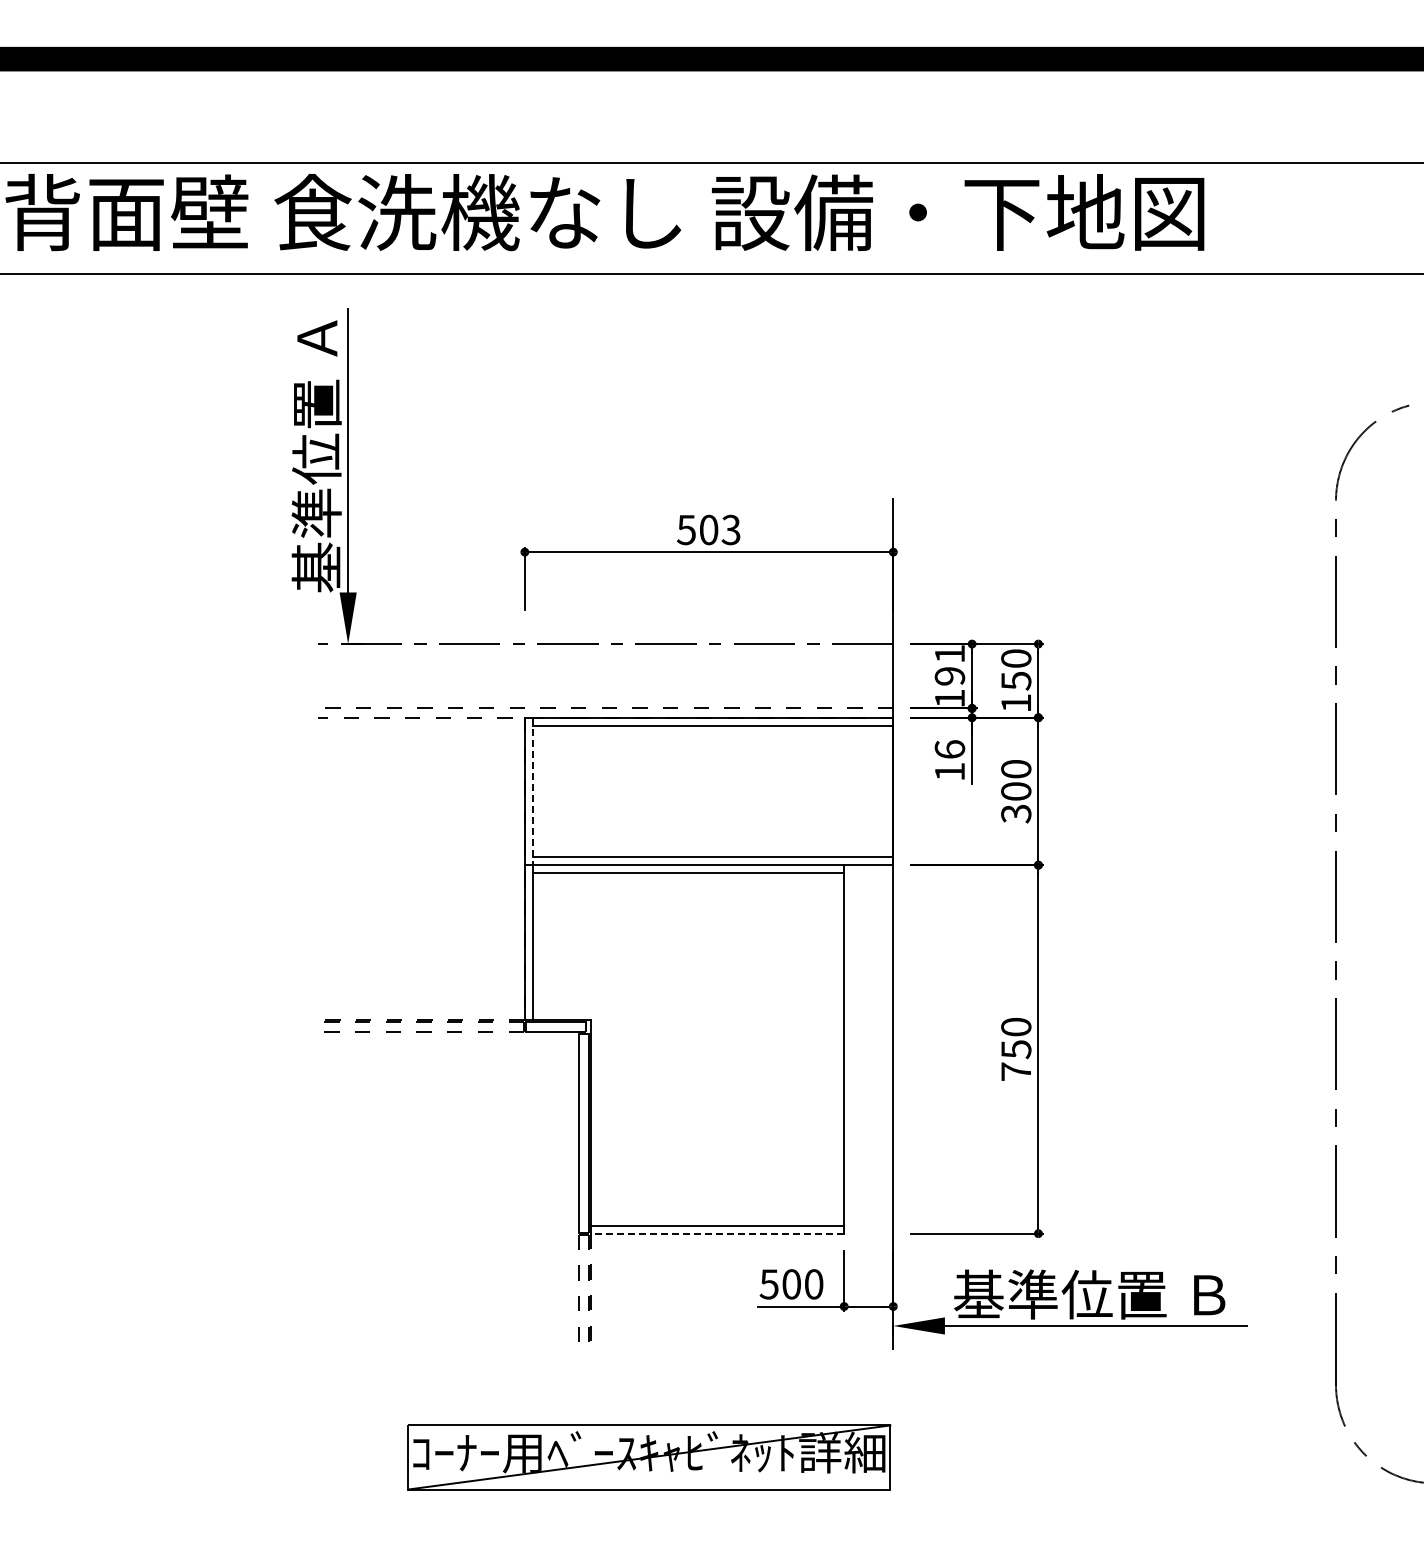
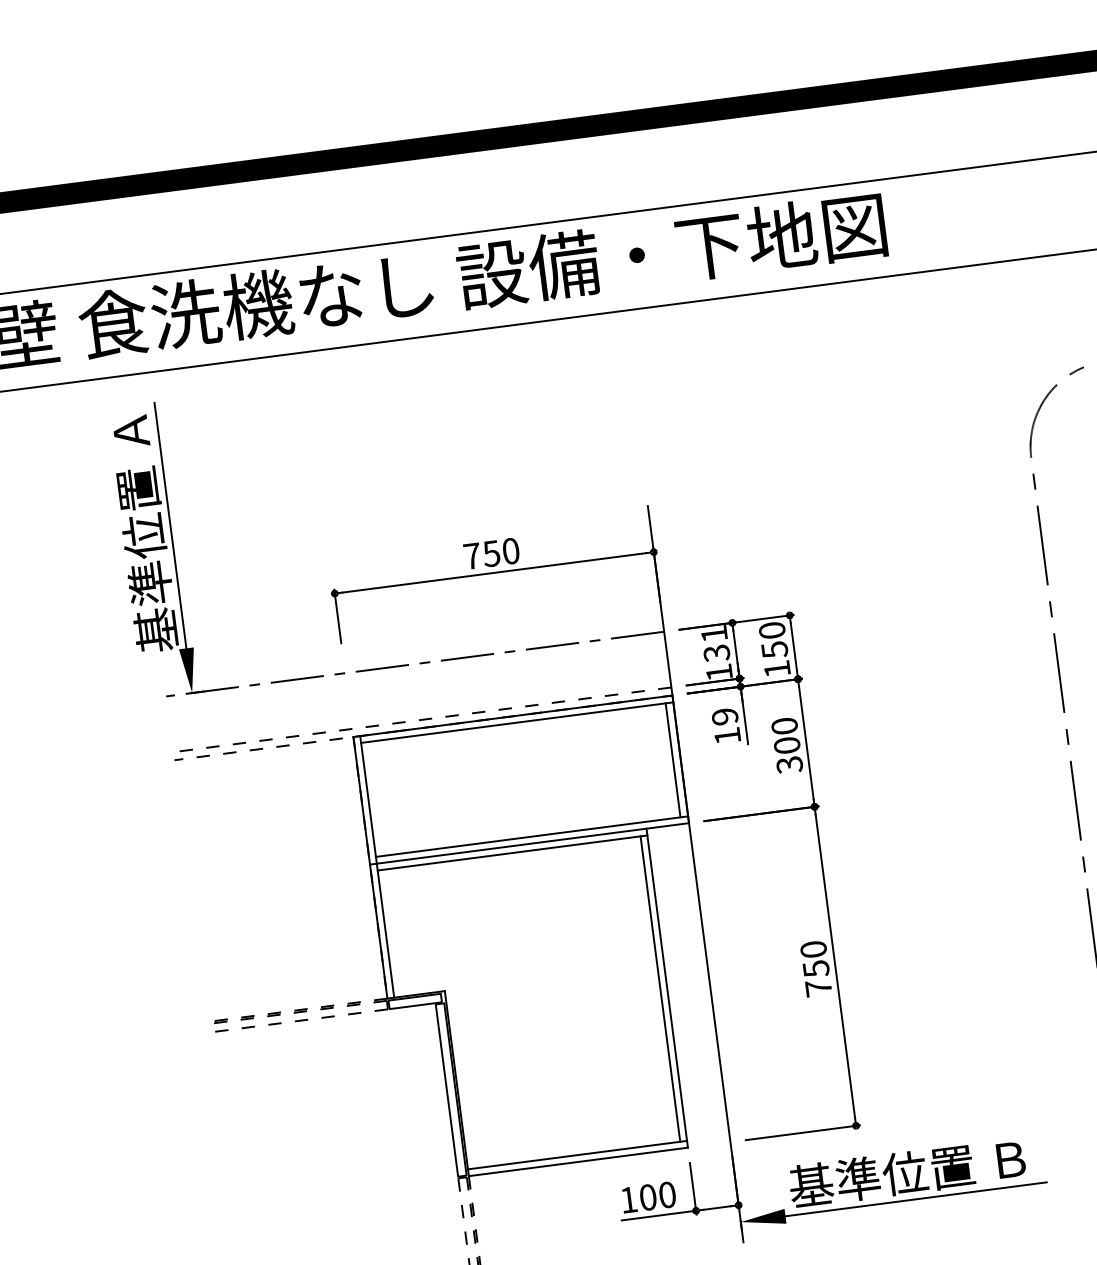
text: (708, 529) -> (491, 553), 503 -> 750
text: (949, 676) -> (716, 653), 191 -> 131
text: (949, 749) -> (724, 716), 16 -> 19
line: (532, 791) -> (368, 799), dashed -> solid
line: (884, 791) -> (673, 760), added
line: (836, 1049) -> (660, 989), added
line: (717, 1233) -> (578, 1161), dashed -> solid
text: (768, 1284) -> (628, 1200), 500 -> 100

